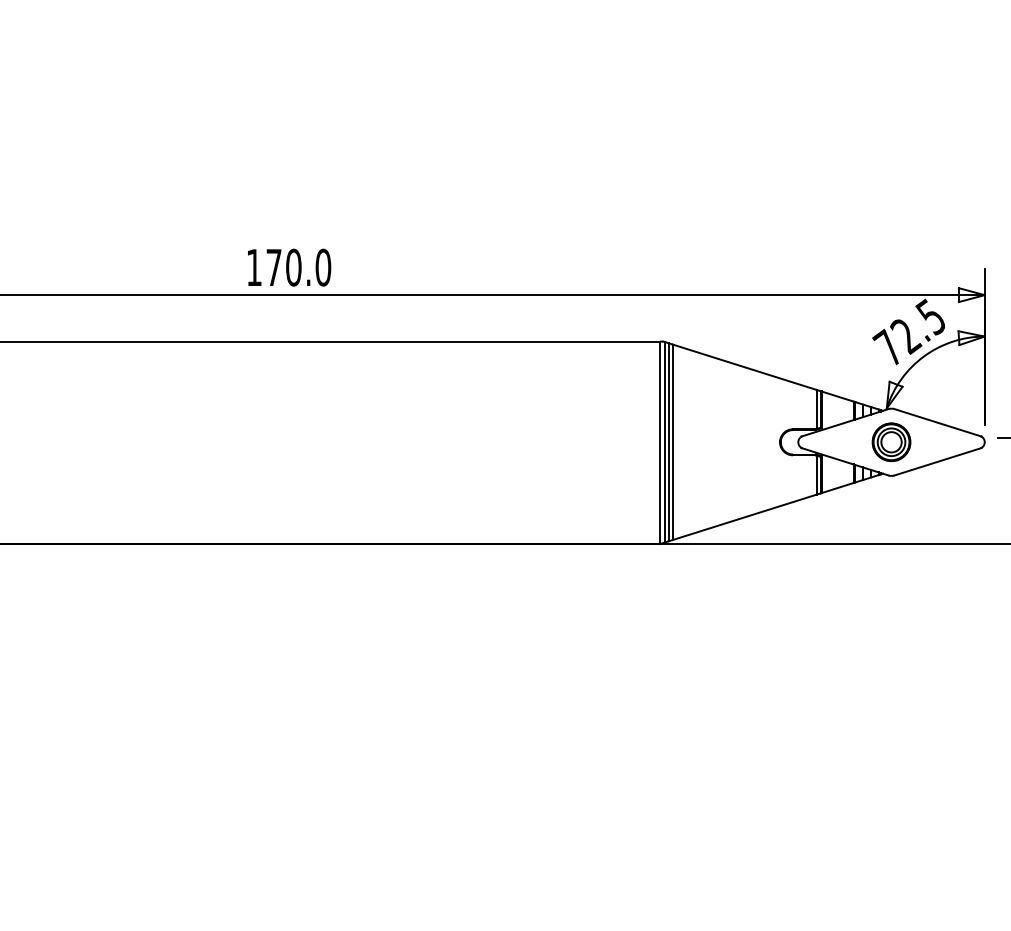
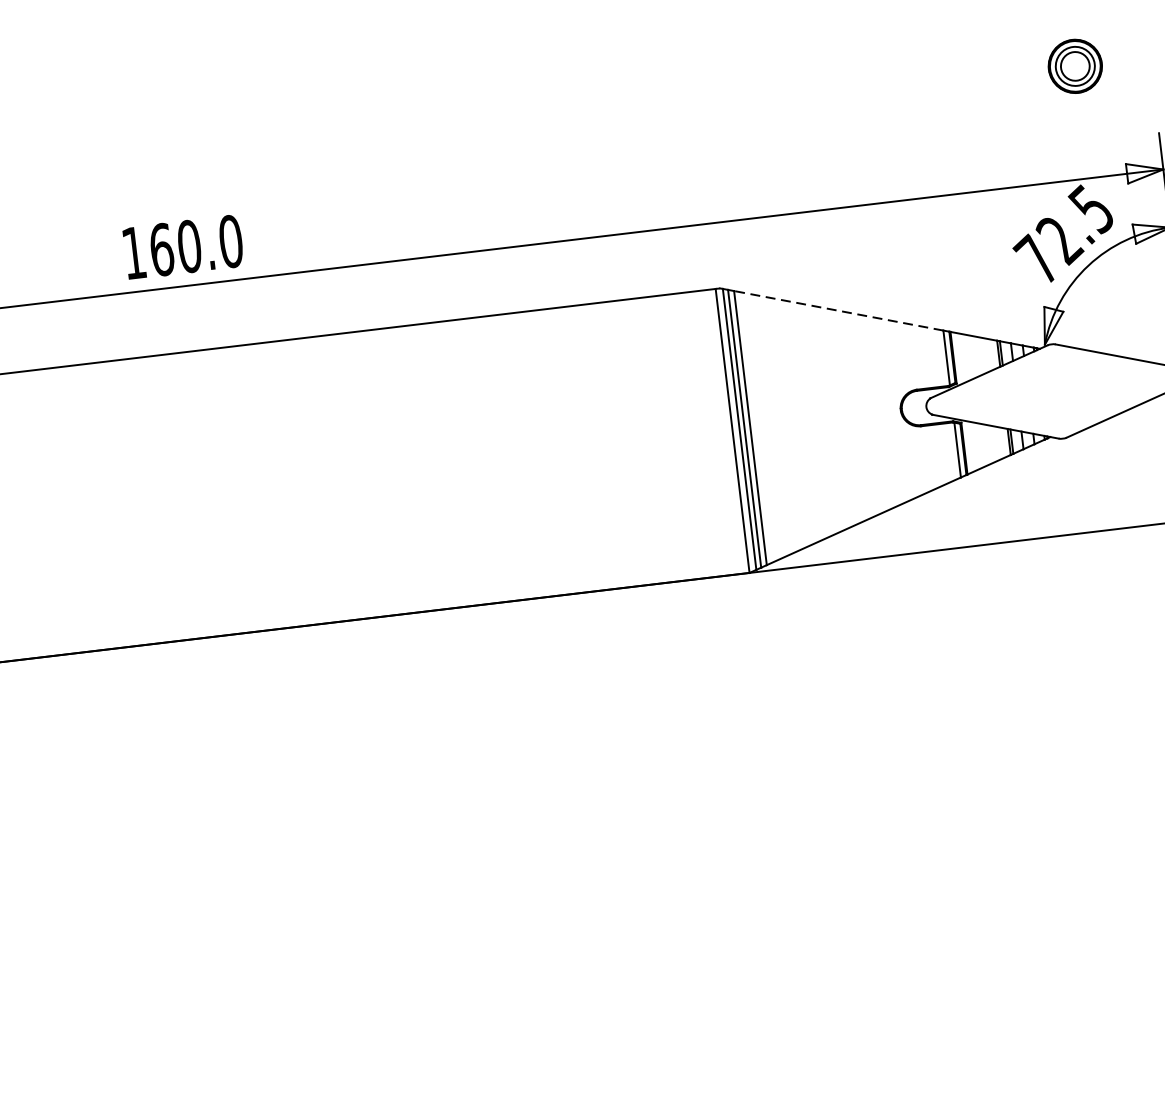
text: (273, 267) -> (161, 249), 170.0 -> 160.0
line: (744, 367) -> (838, 311), solid -> dashed
part: (891, 442) -> (1075, 66), moved

